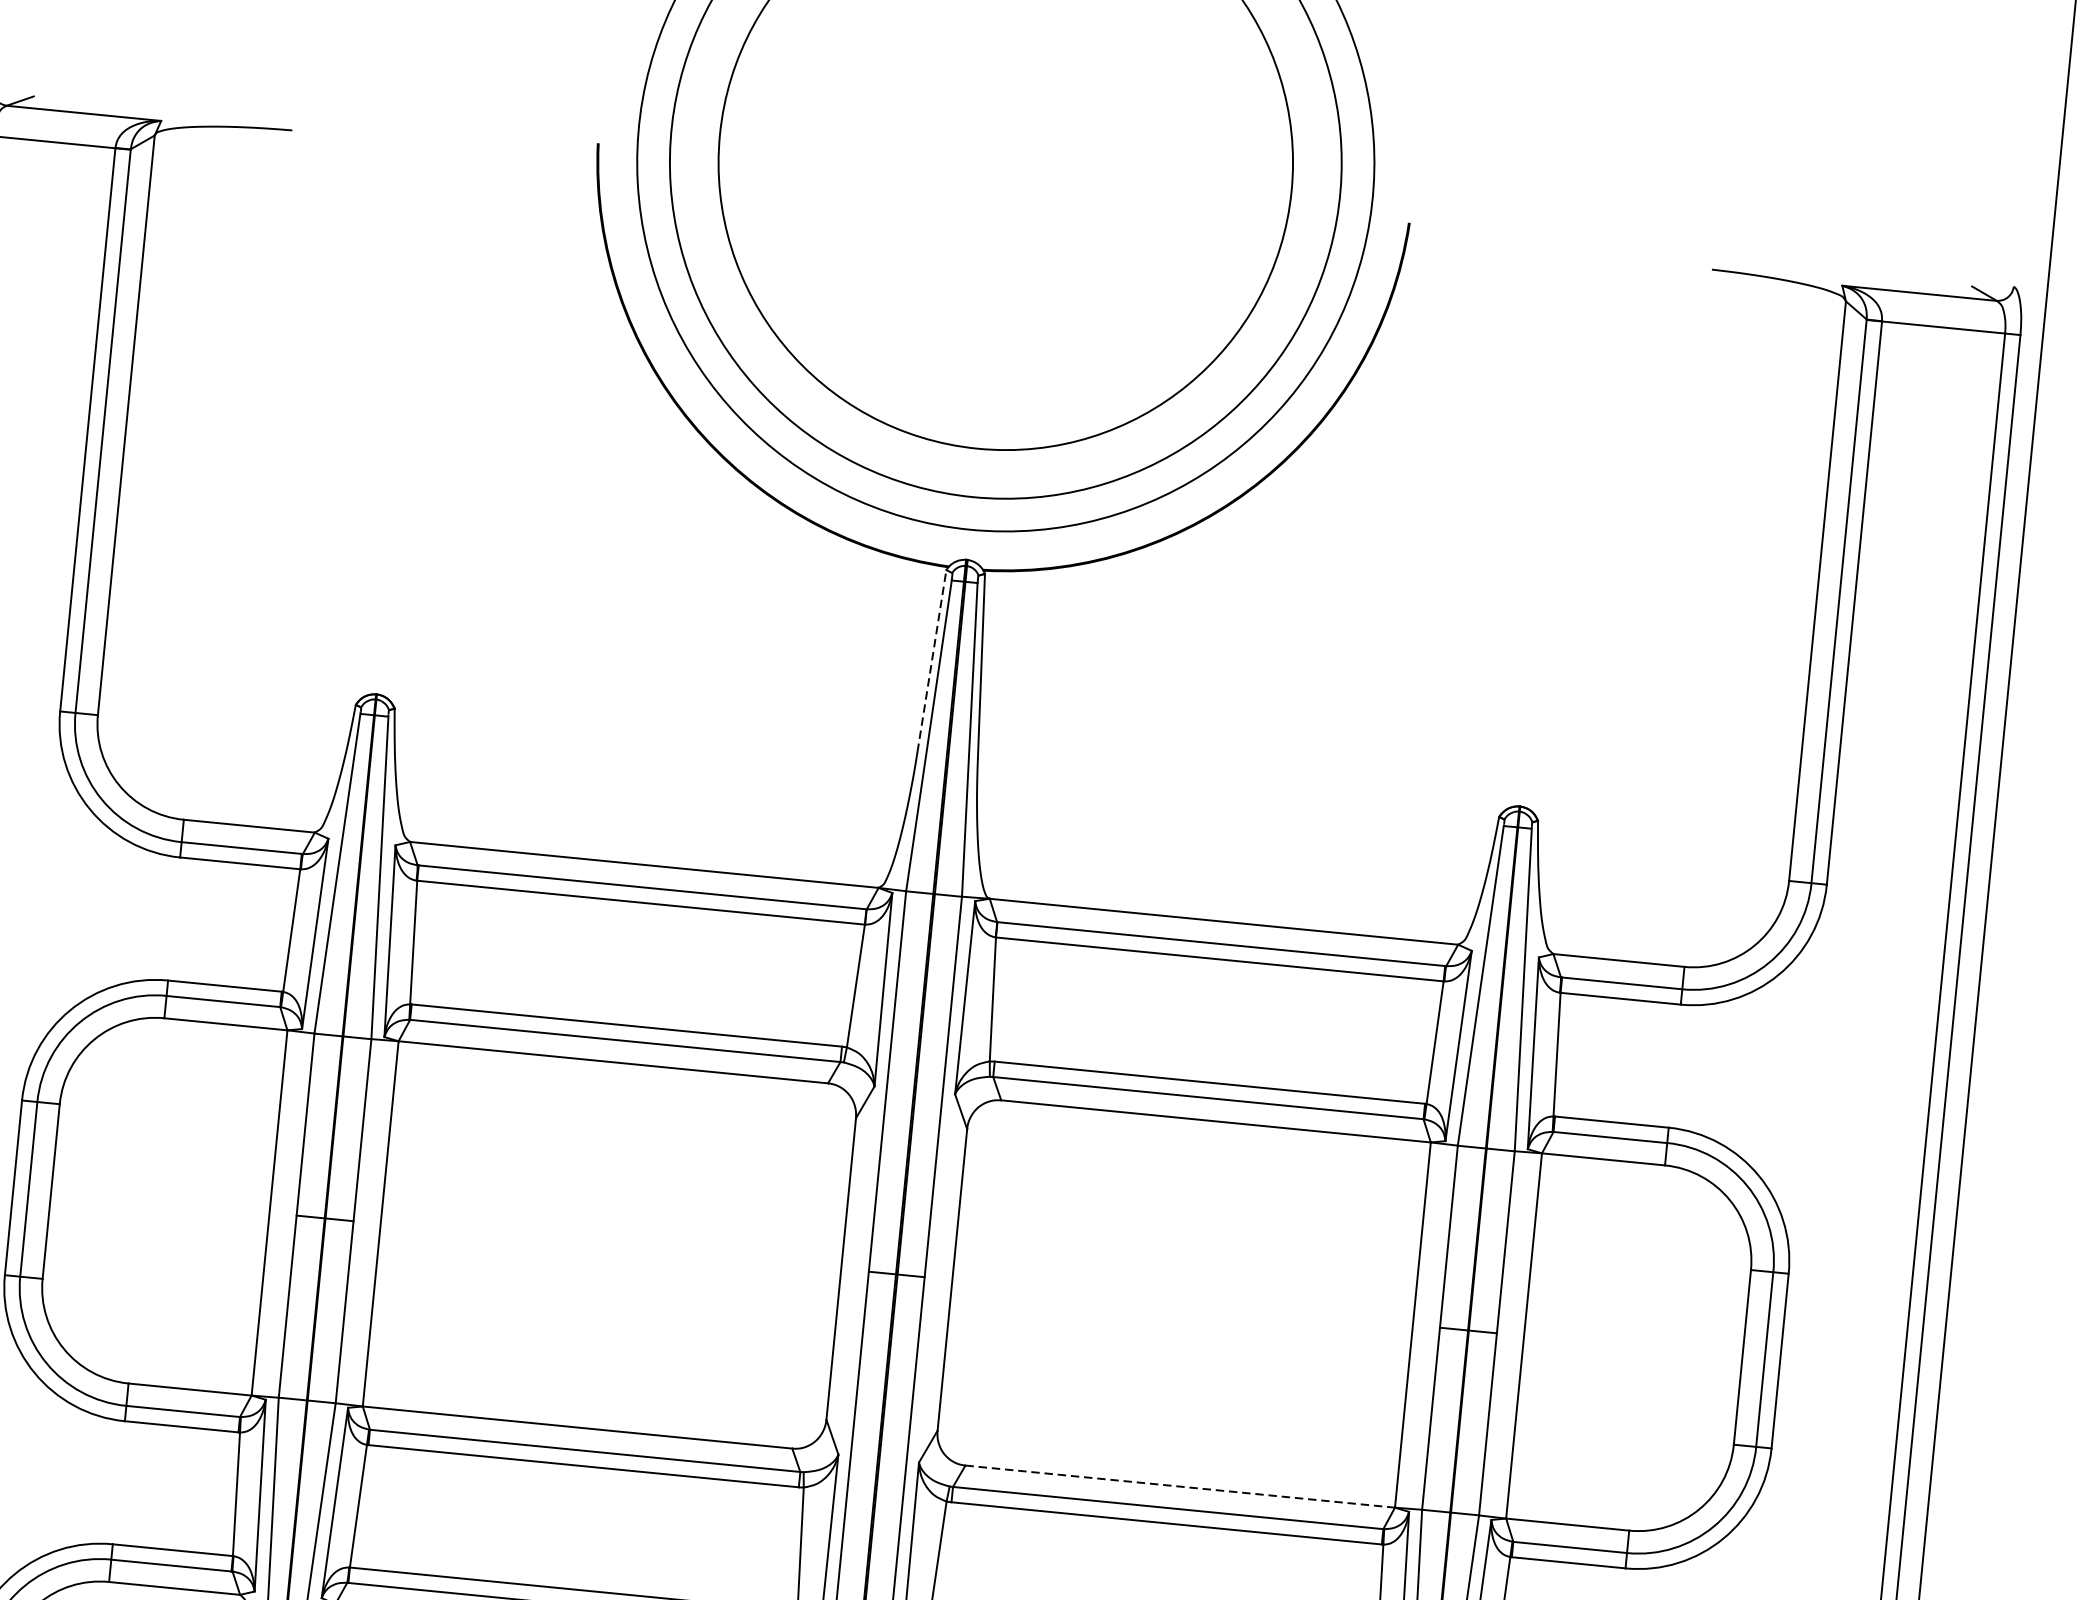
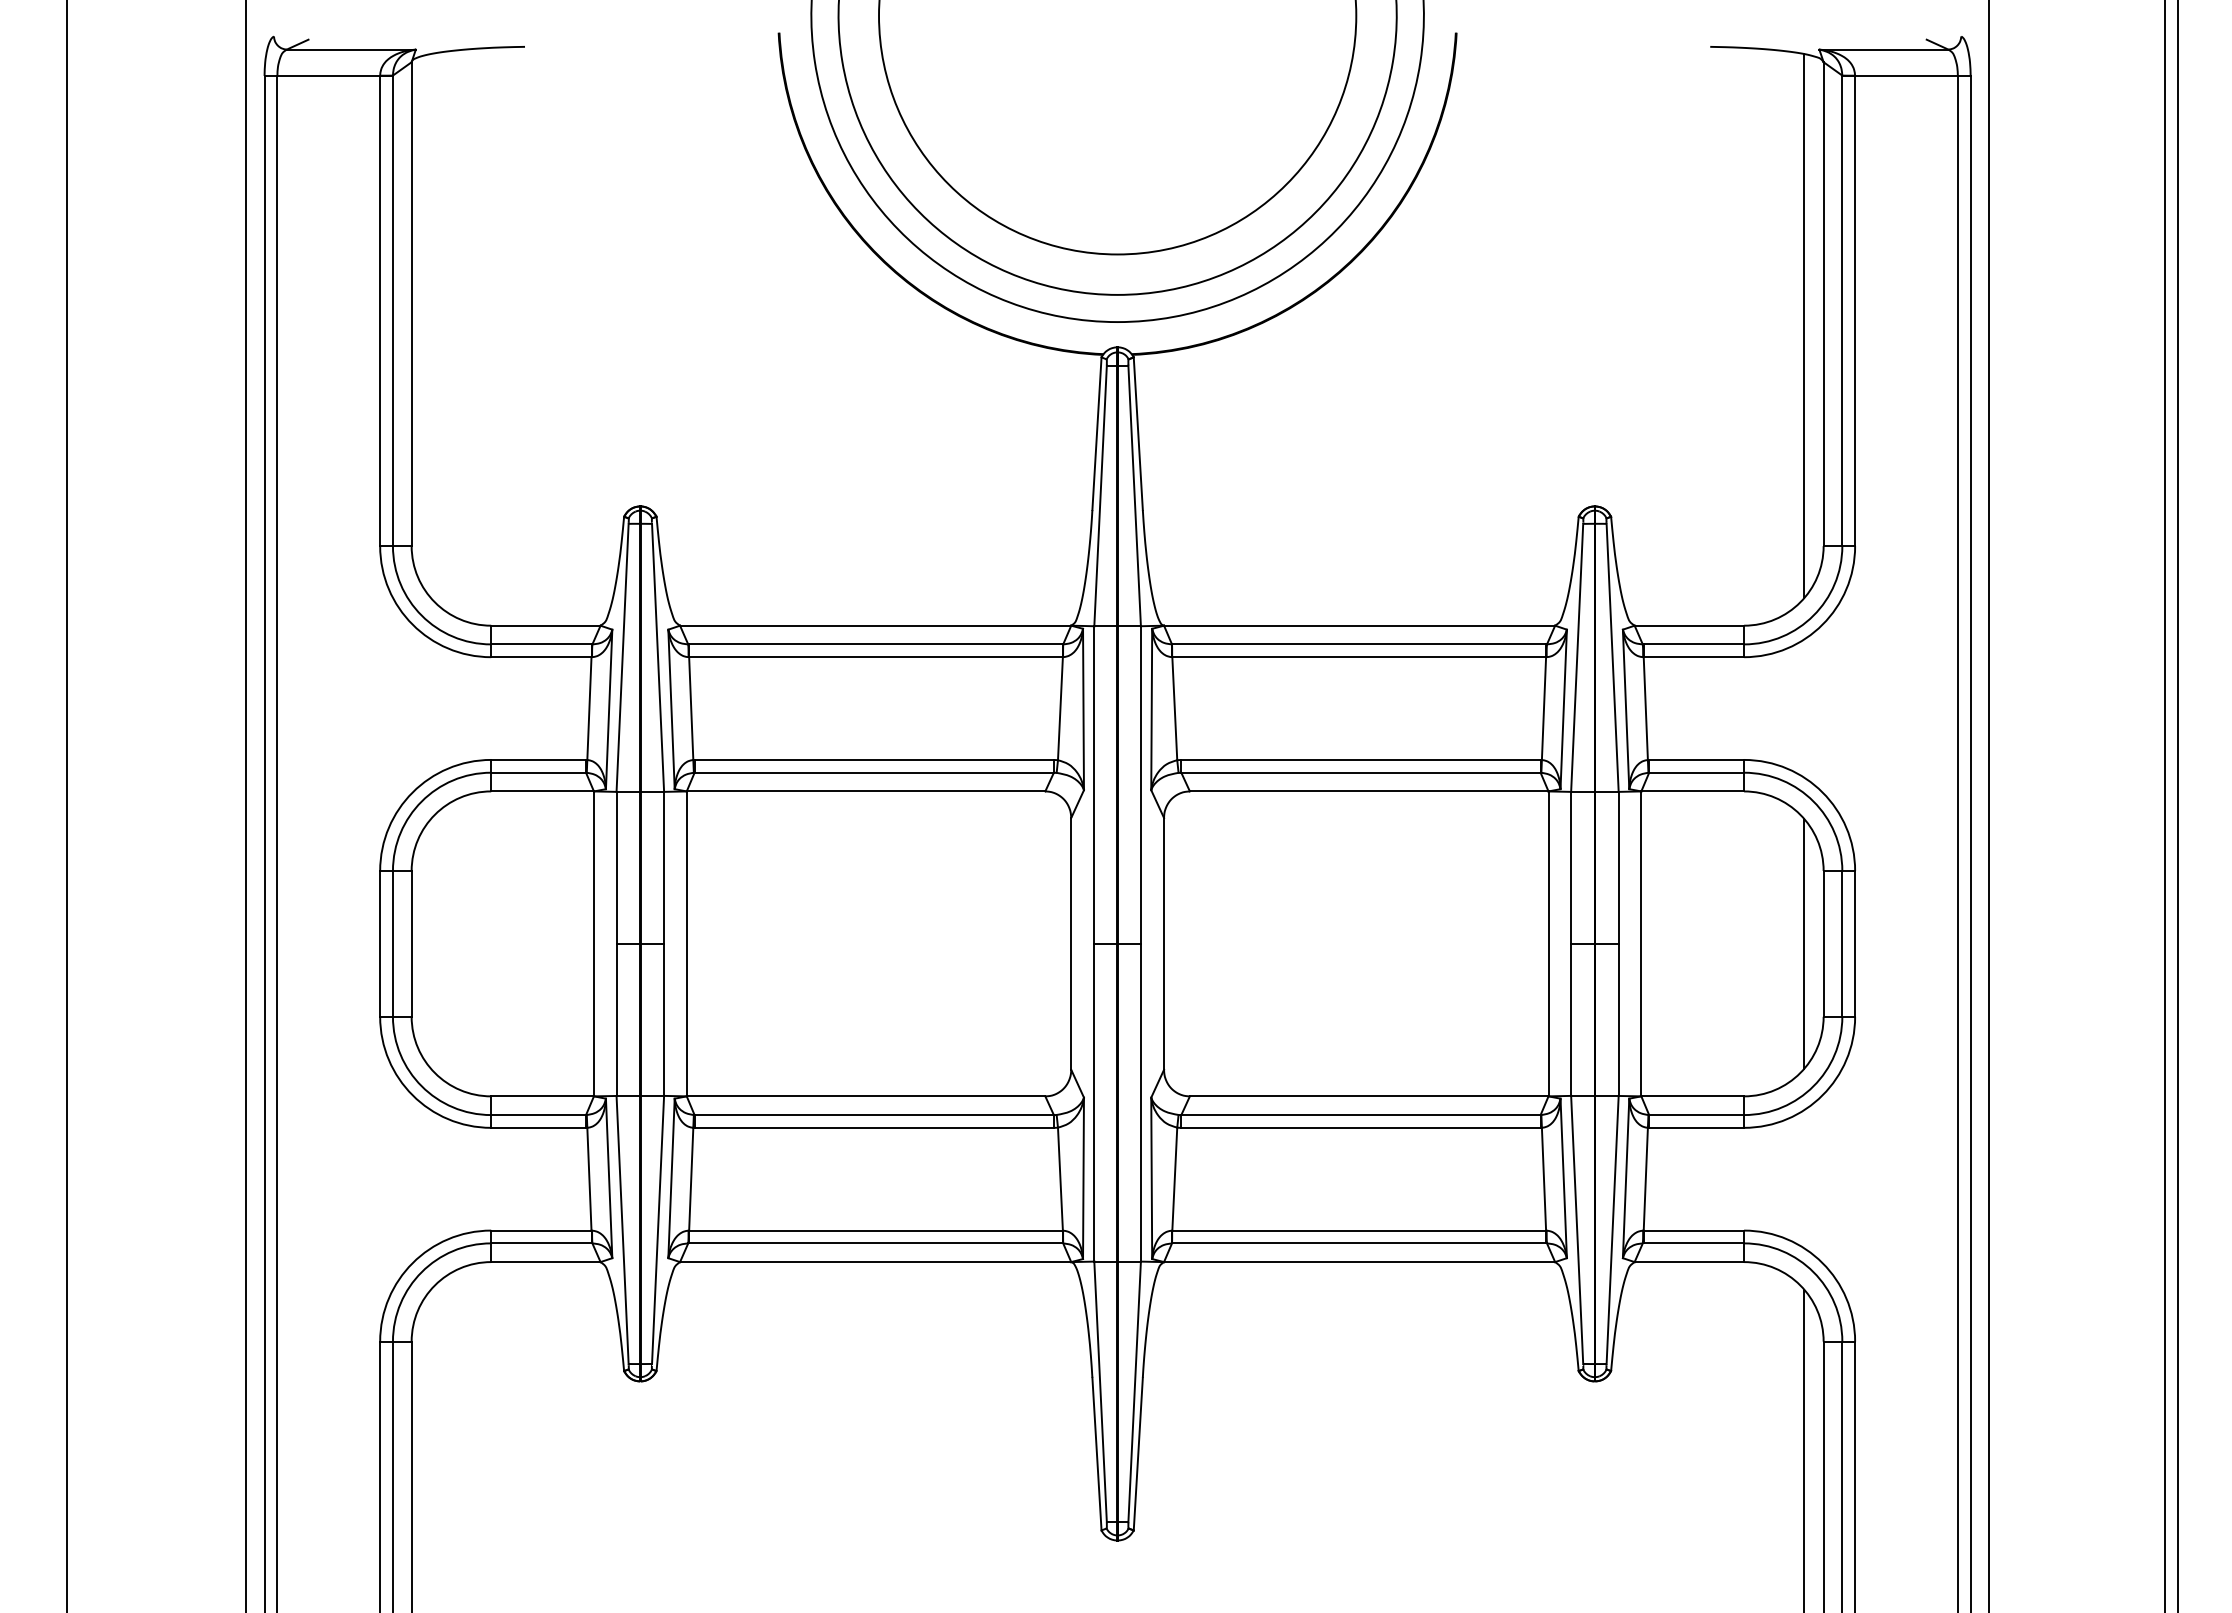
line: (1790, 614) -> (1803, 325), added
line: (932, 660) -> (1097, 433), dashed -> solid
line: (1718, 1354) -> (1803, 943), added
line: (1180, 1486) -> (1369, 1096), dashed -> solid

